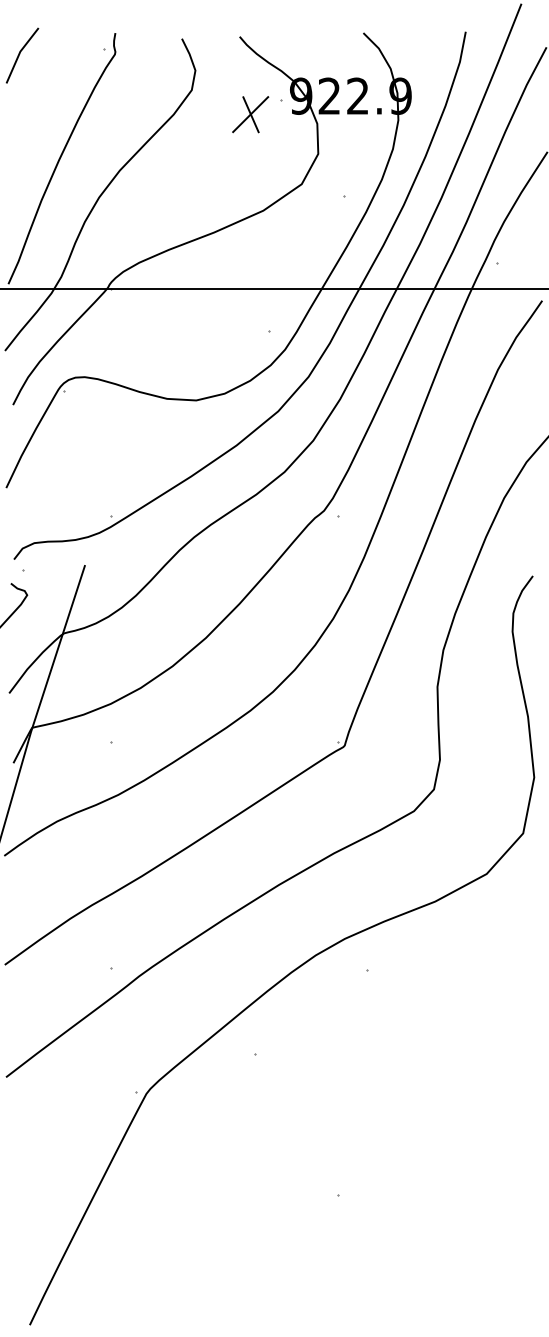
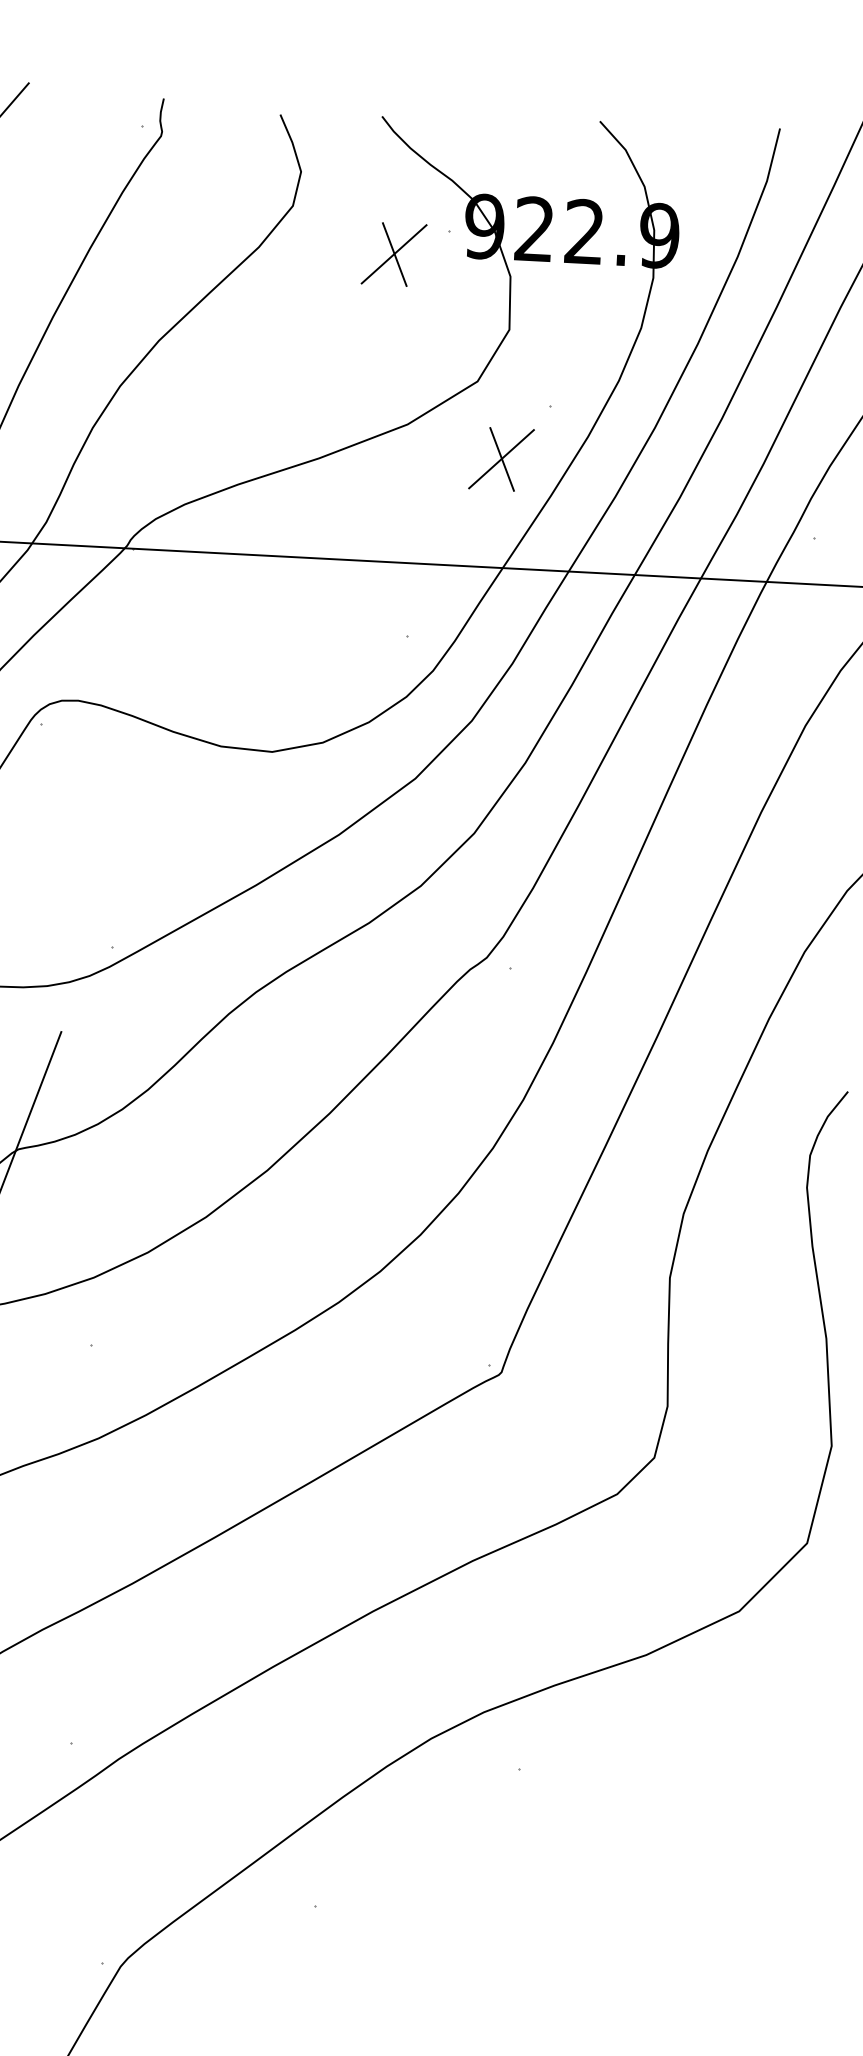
part: (317, 227) -> (501, 458), added

